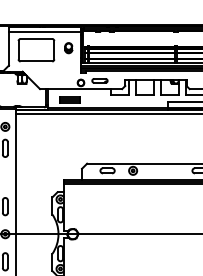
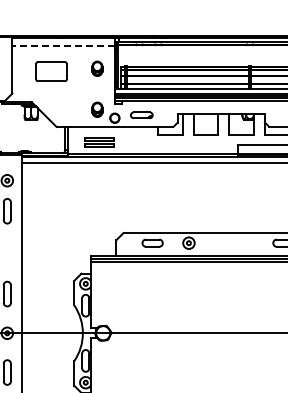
line: (44, 31) -> (63, 45), solid -> dashed
part: (36, 50) -> (51, 71), size x0.6
part: (68, 76) -> (97, 109), added

